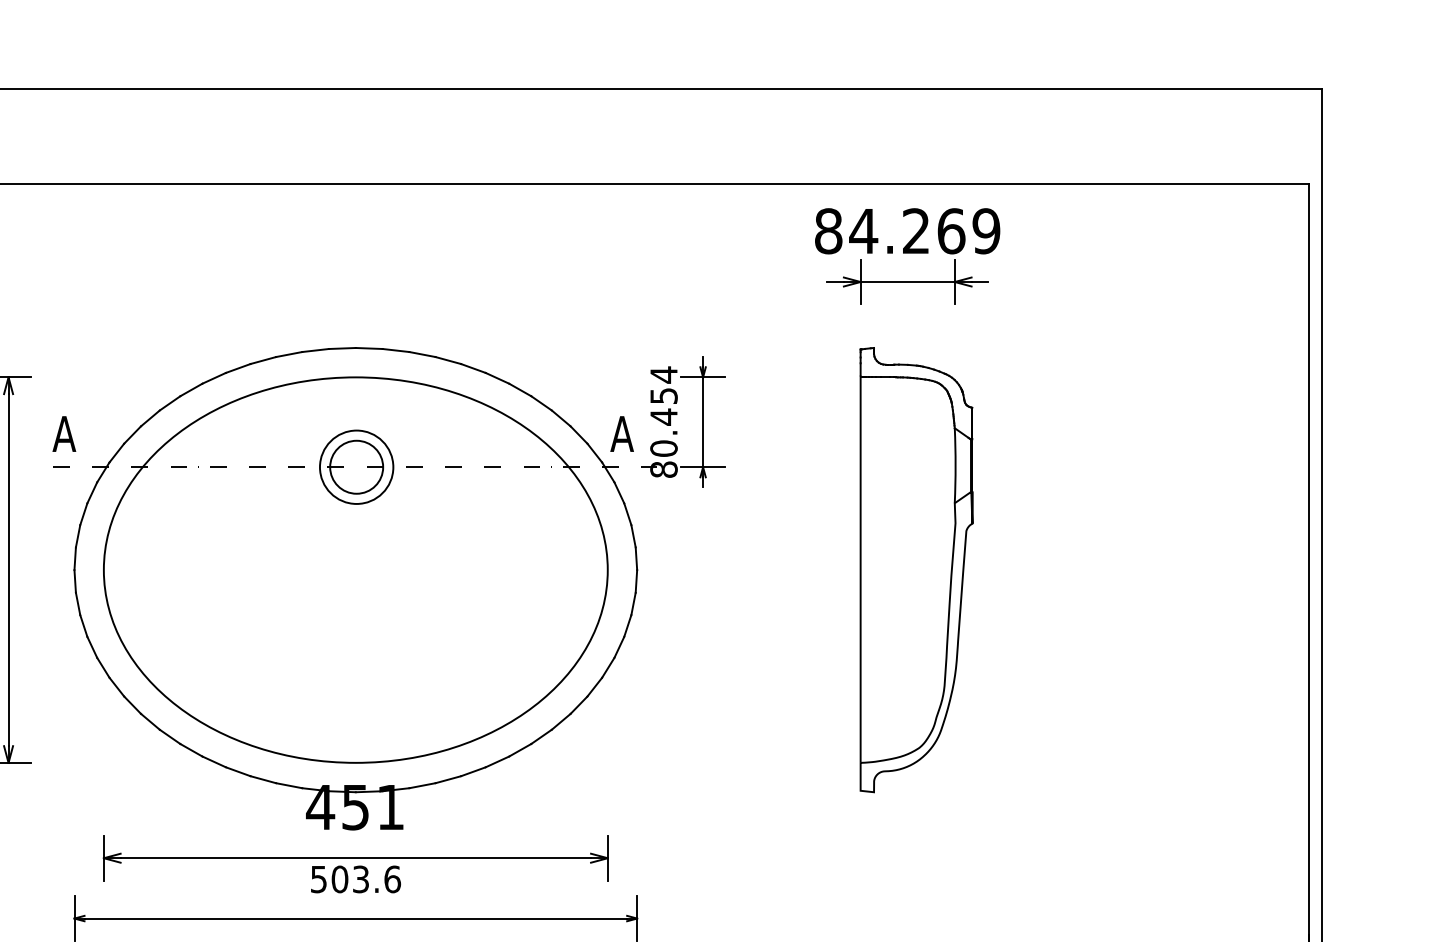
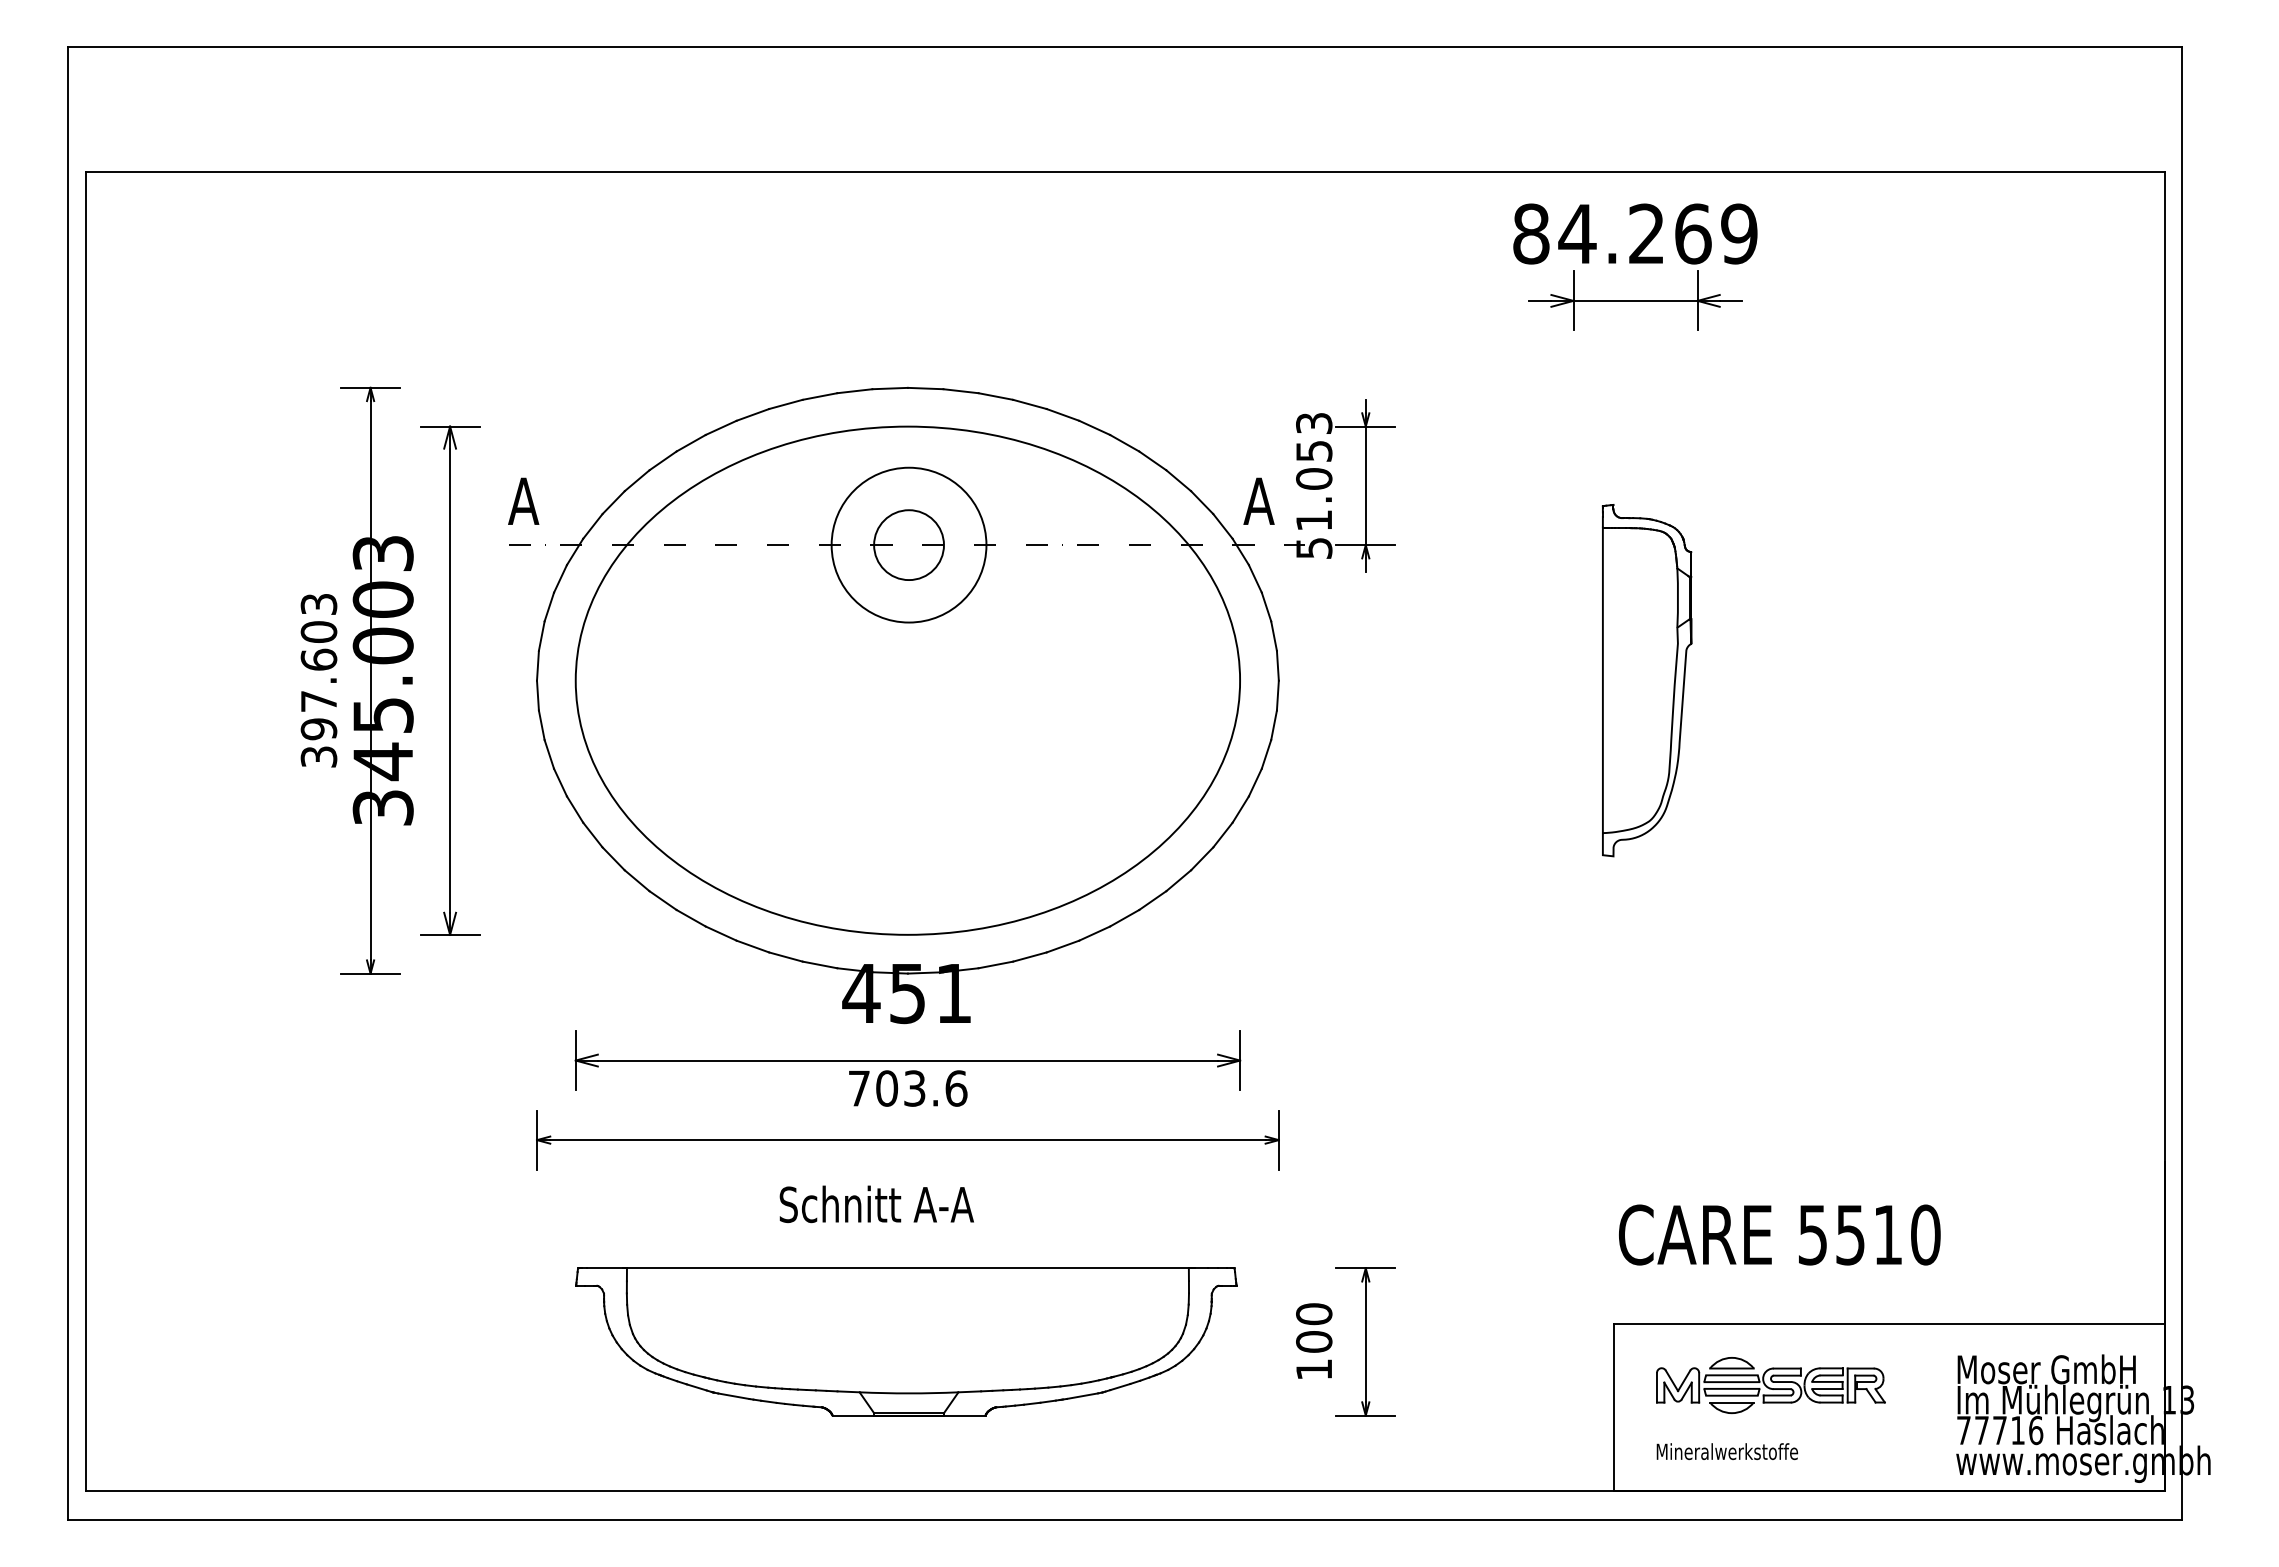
text: (664, 422) -> (1314, 485), 80.454 -> 51.053
circle: (356, 466) -> (908, 544), size x1.6
part: (916, 569) -> (1646, 680), size x0.6
text: (318, 879) -> (858, 1088), 503.6 -> 703.6

